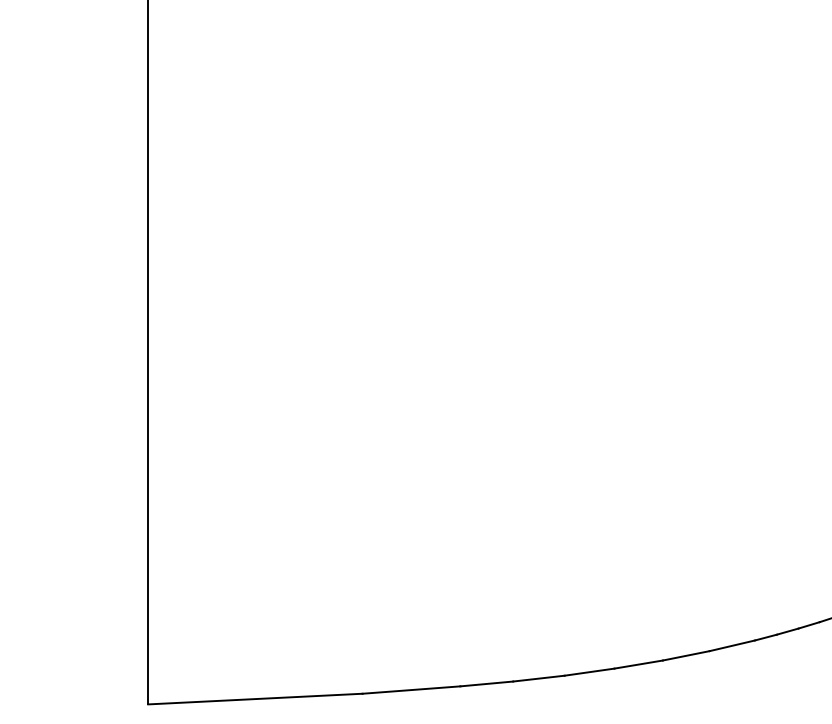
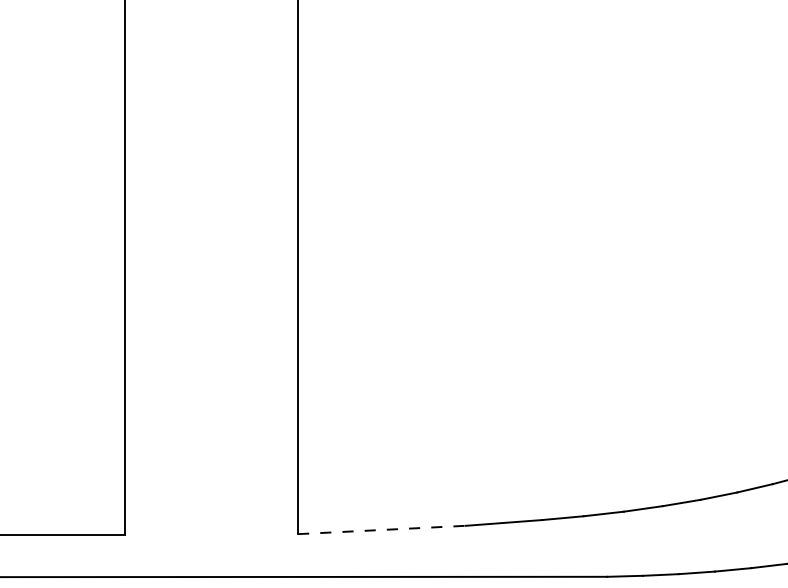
line: (254, 698) -> (381, 529), solid -> dashed

